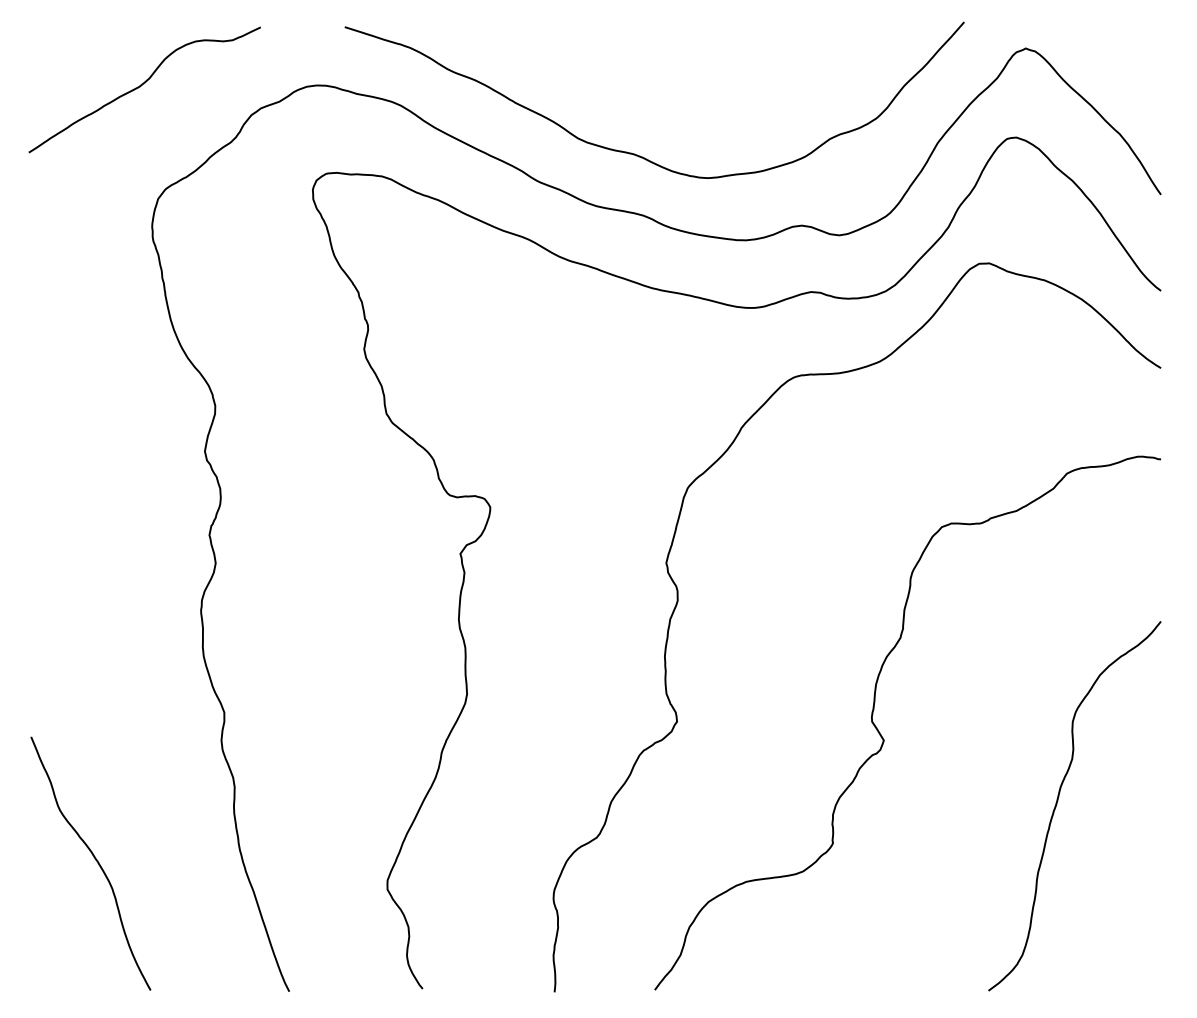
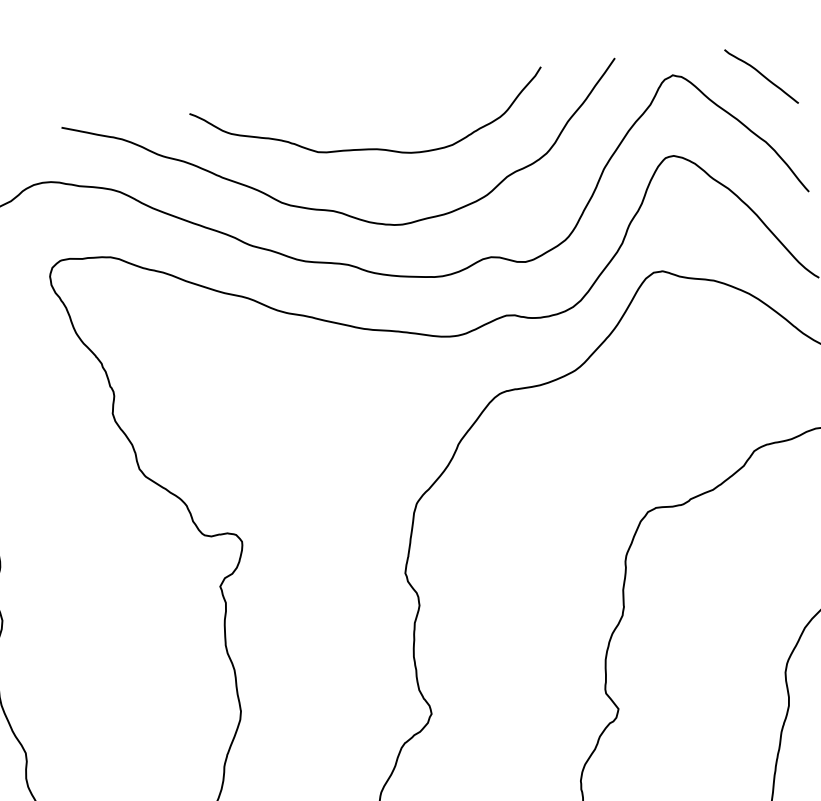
curve: (1123, 60) -> (761, 75), added
curve: (680, 89) -> (368, 148), added

